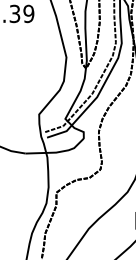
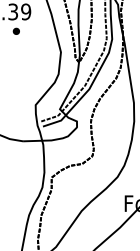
part: (17, 33) -> (15, 30), added

